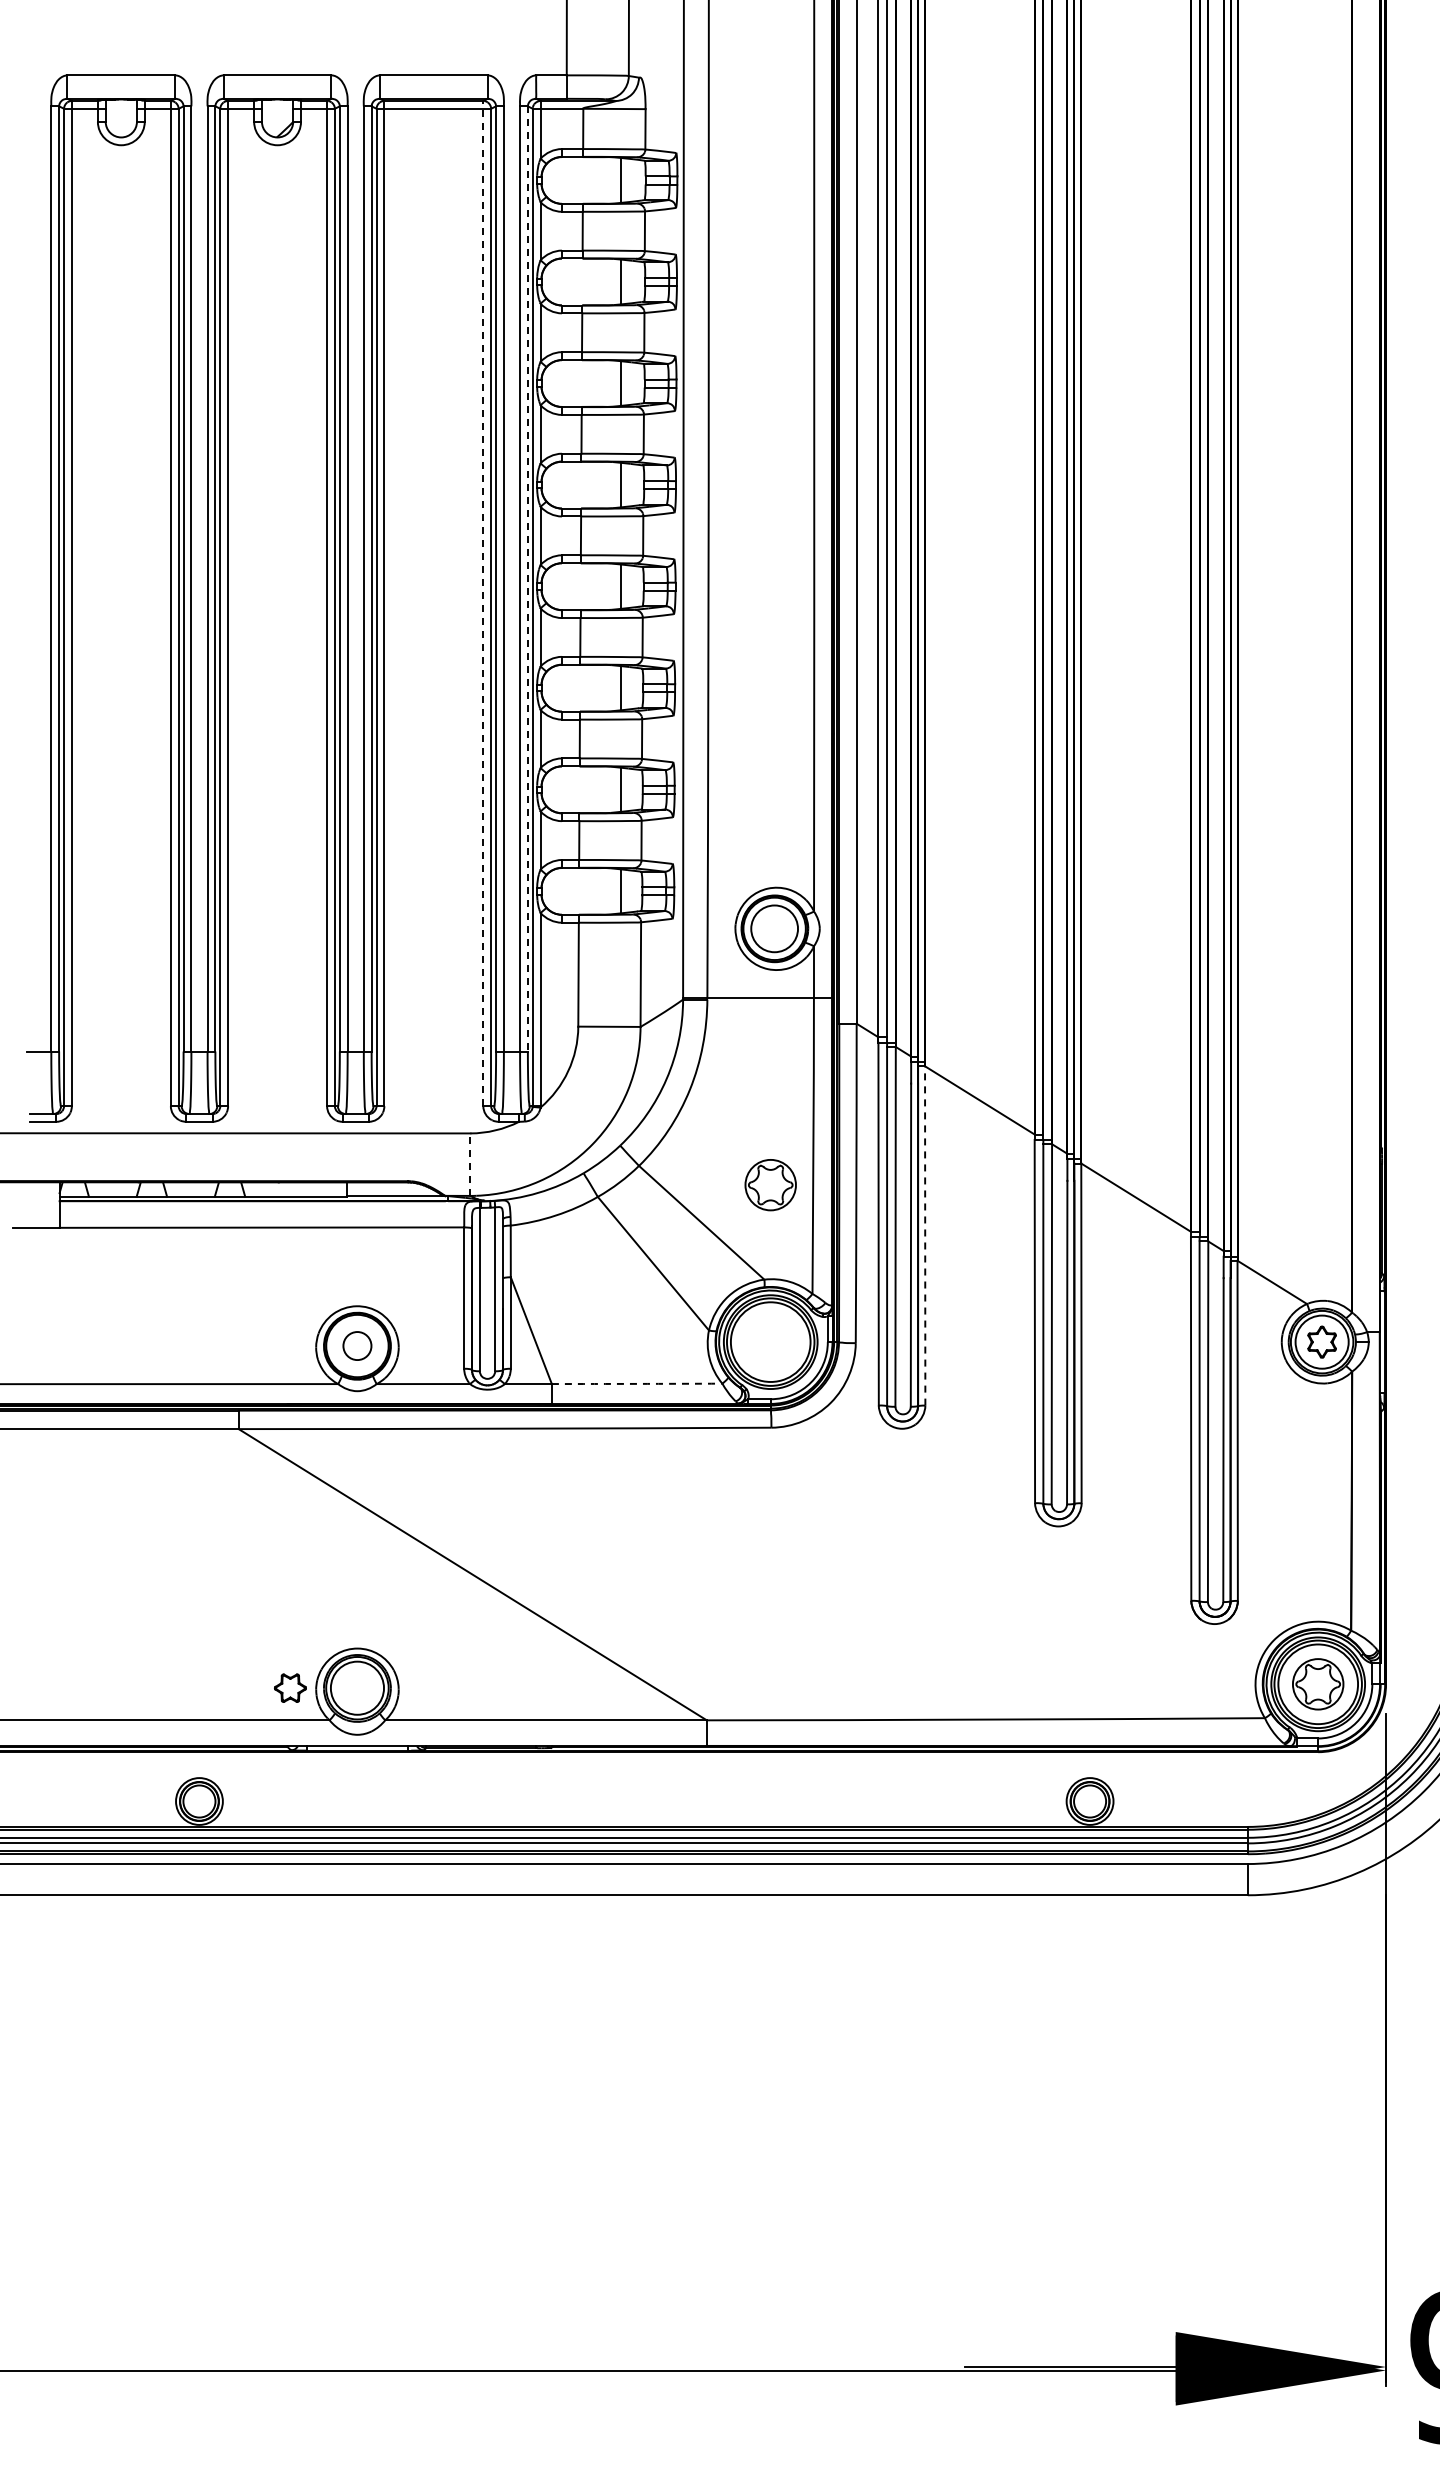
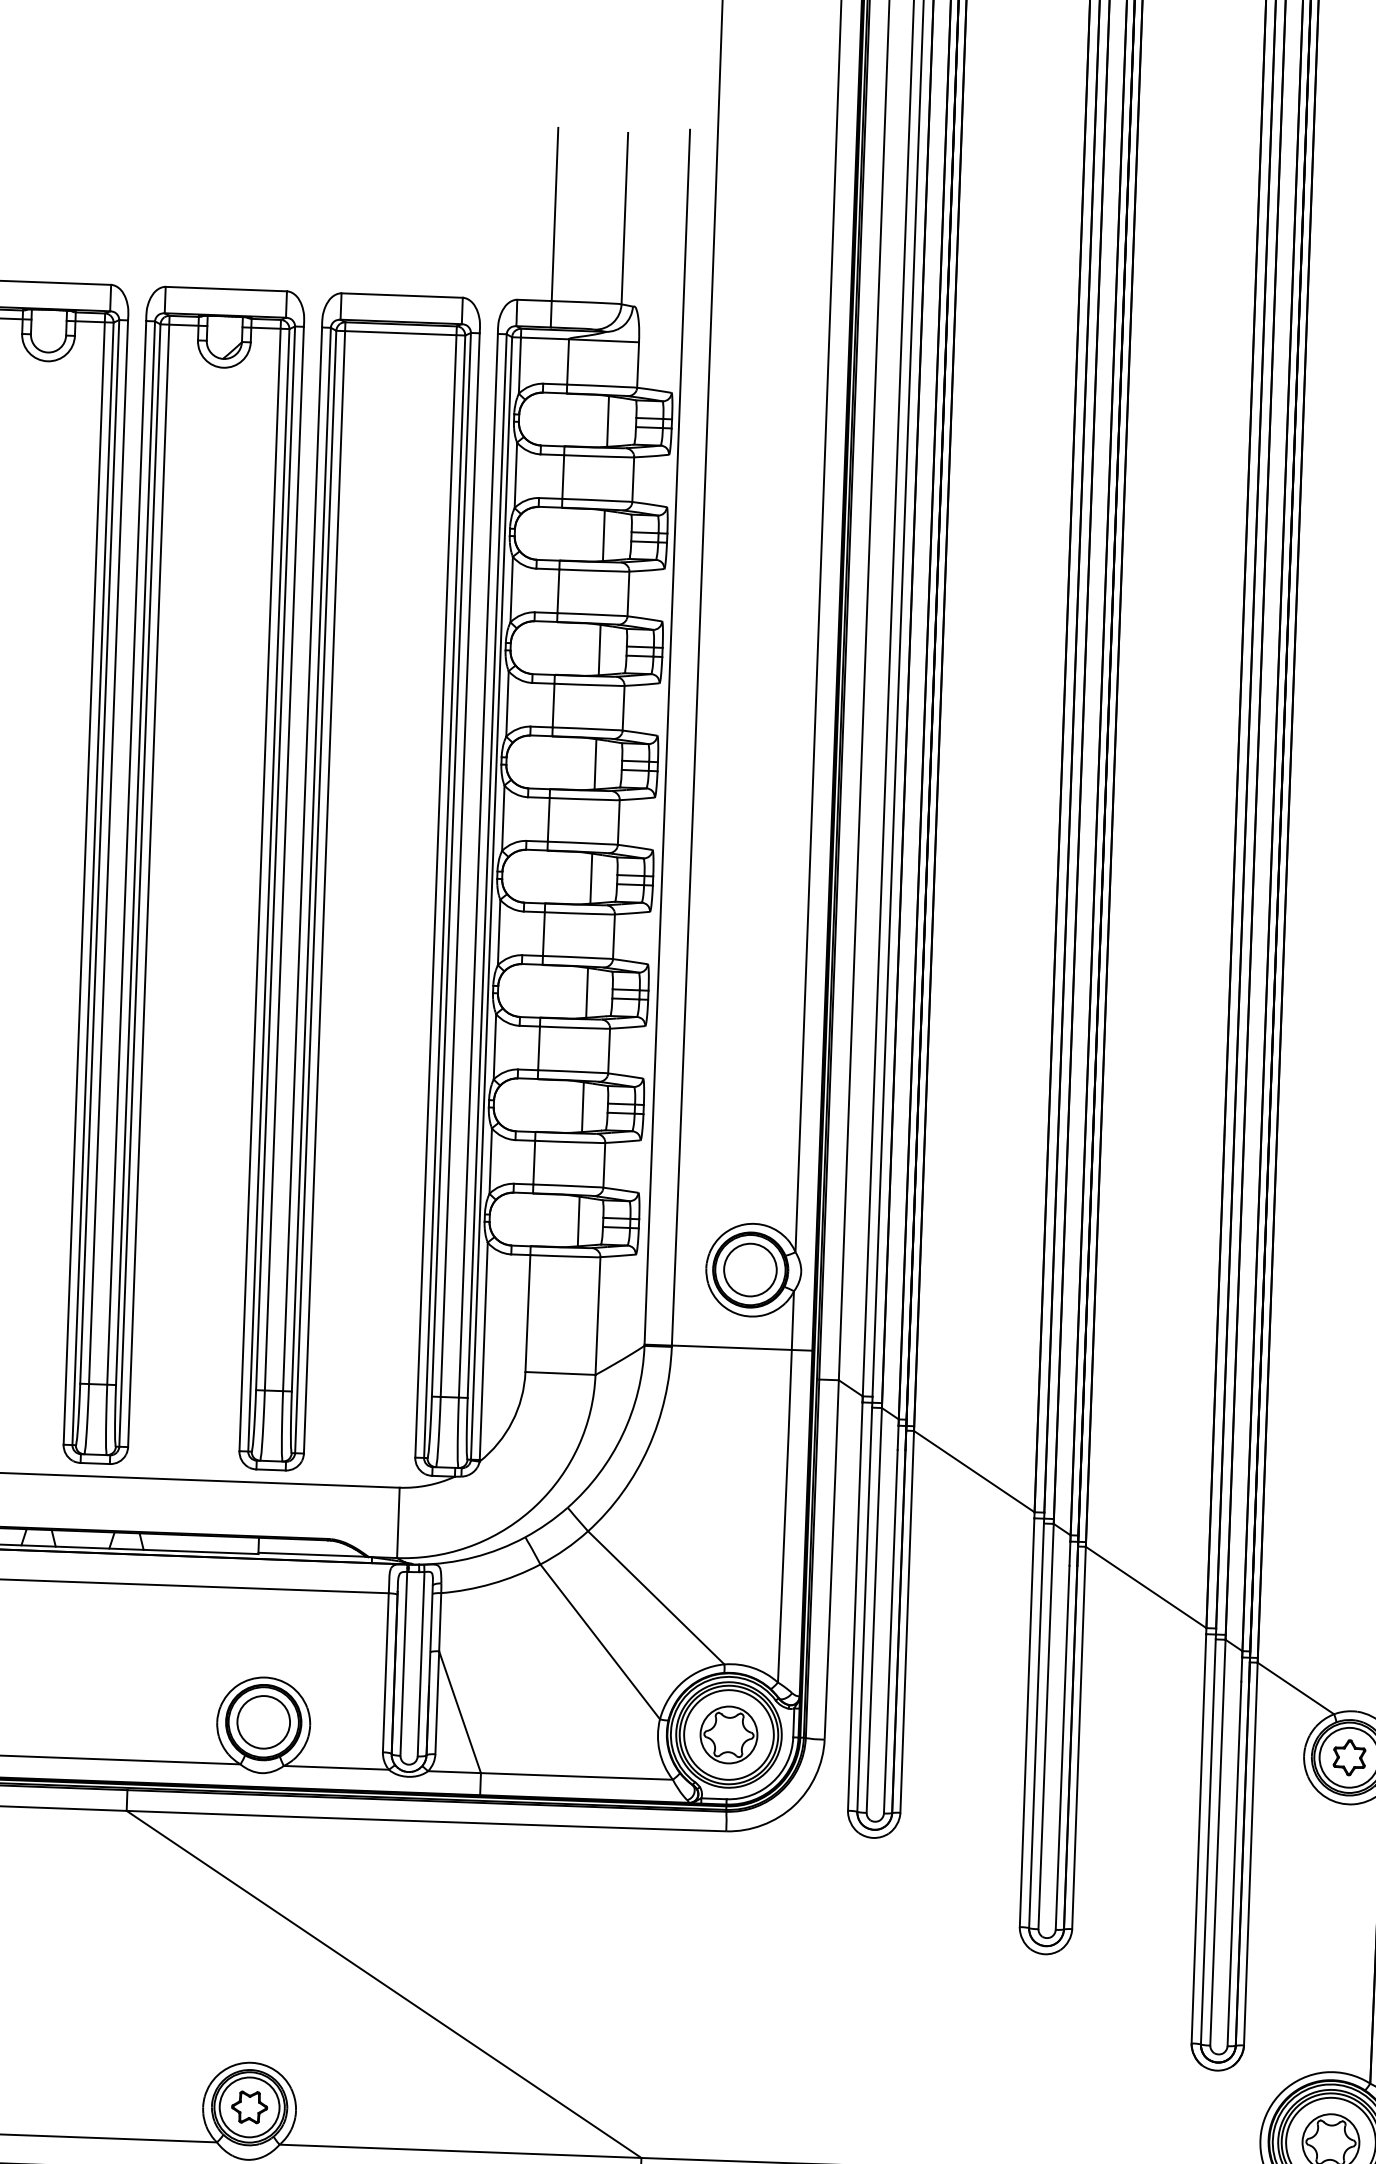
line: (527, 578) -> (486, 865), dashed -> solid
line: (483, 603) -> (436, 891), dashed -> solid
line: (470, 1164) -> (398, 1522), dashed -> solid
part: (770, 1185) -> (728, 1735), moved
line: (925, 1235) -> (907, 1621), dashed -> solid
circle: (357, 1345) -> (263, 1721), size x1.67
arc: (637, 1383) -> (577, 1776), dashed -> solid
part: (290, 1687) -> (249, 2106), moved

